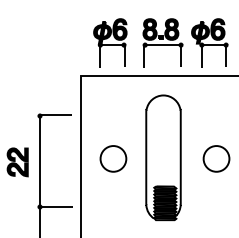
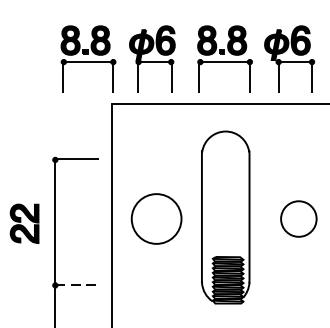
part: (63, 42) -> (87, 58), added
part: (113, 158) -> (156, 218), size x1.4
line: (56, 207) -> (78, 286), solid -> dashed

